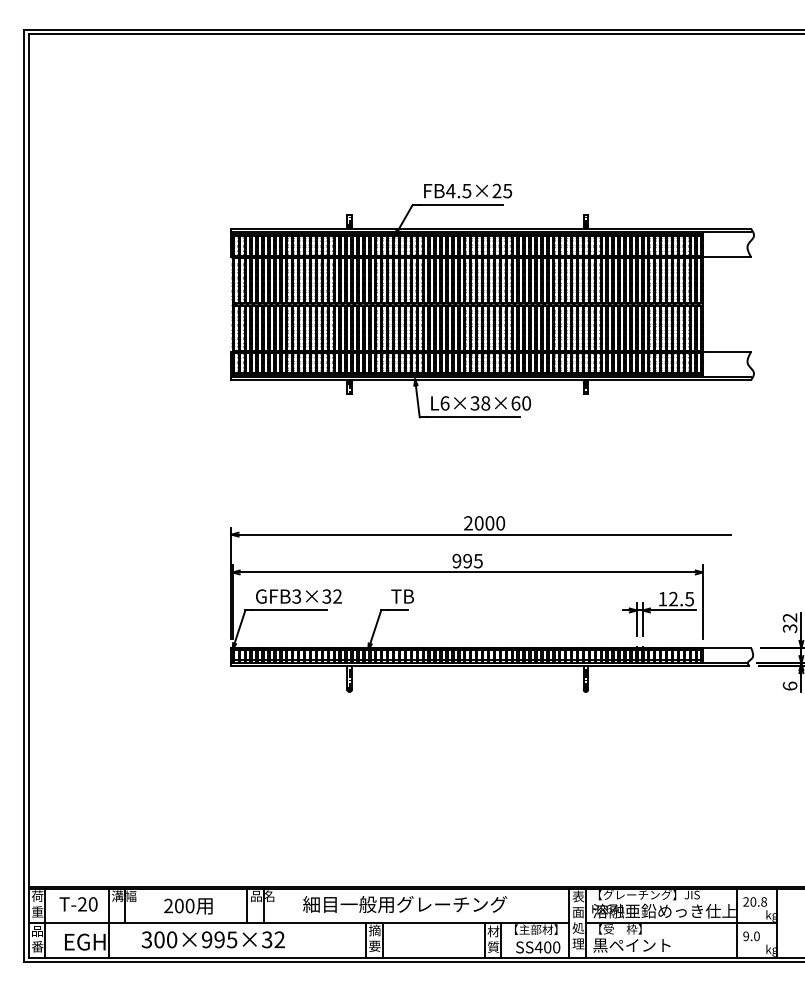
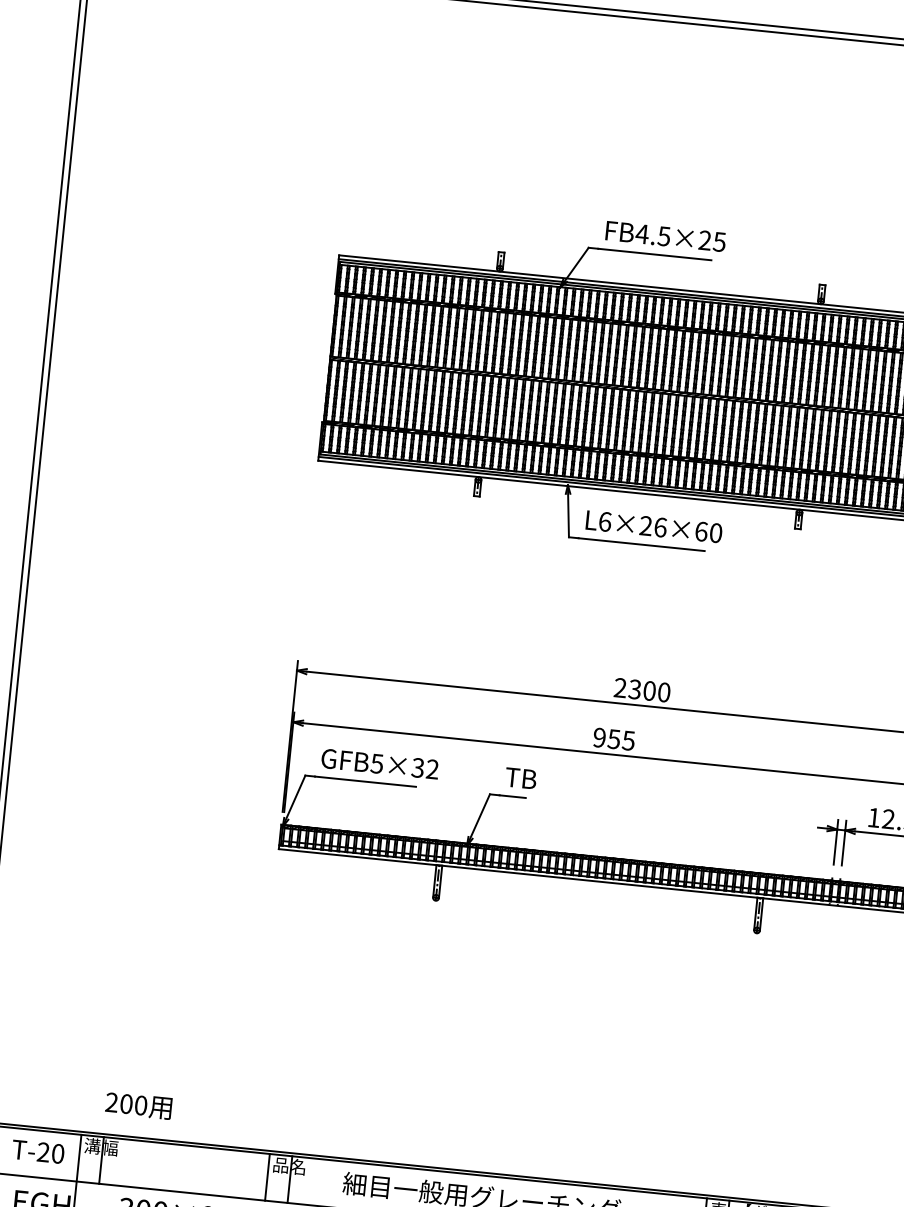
text: (480, 403) -> (653, 526), L6×38×60 -> L6×26×60
text: (478, 523) -> (634, 689), 2000 -> 2300
text: (467, 560) -> (614, 738), 995 -> 955
text: (297, 595) -> (378, 762), GFB3×32 -> GFB5×32
text: (188, 906) -> (138, 1105), moved

